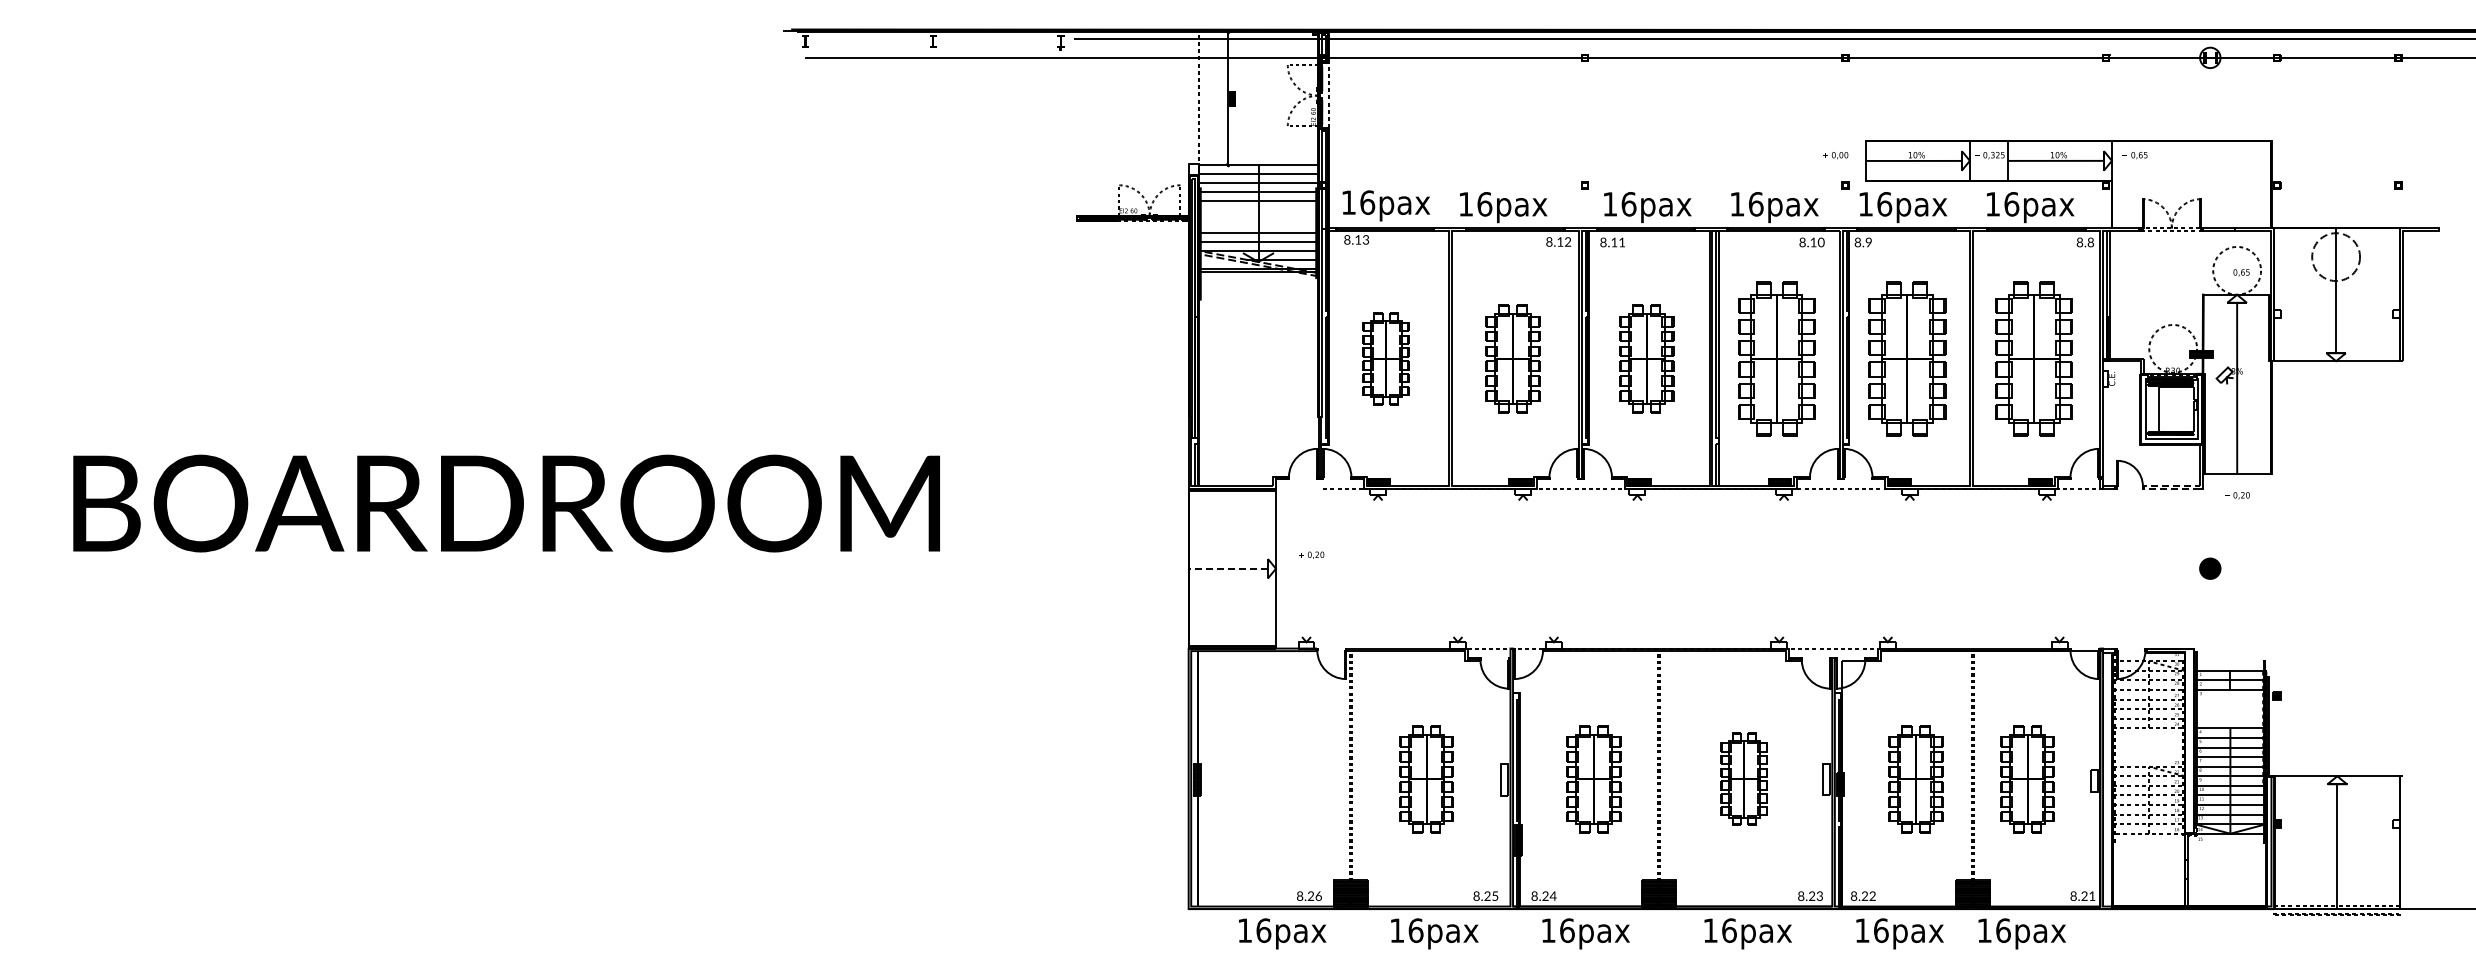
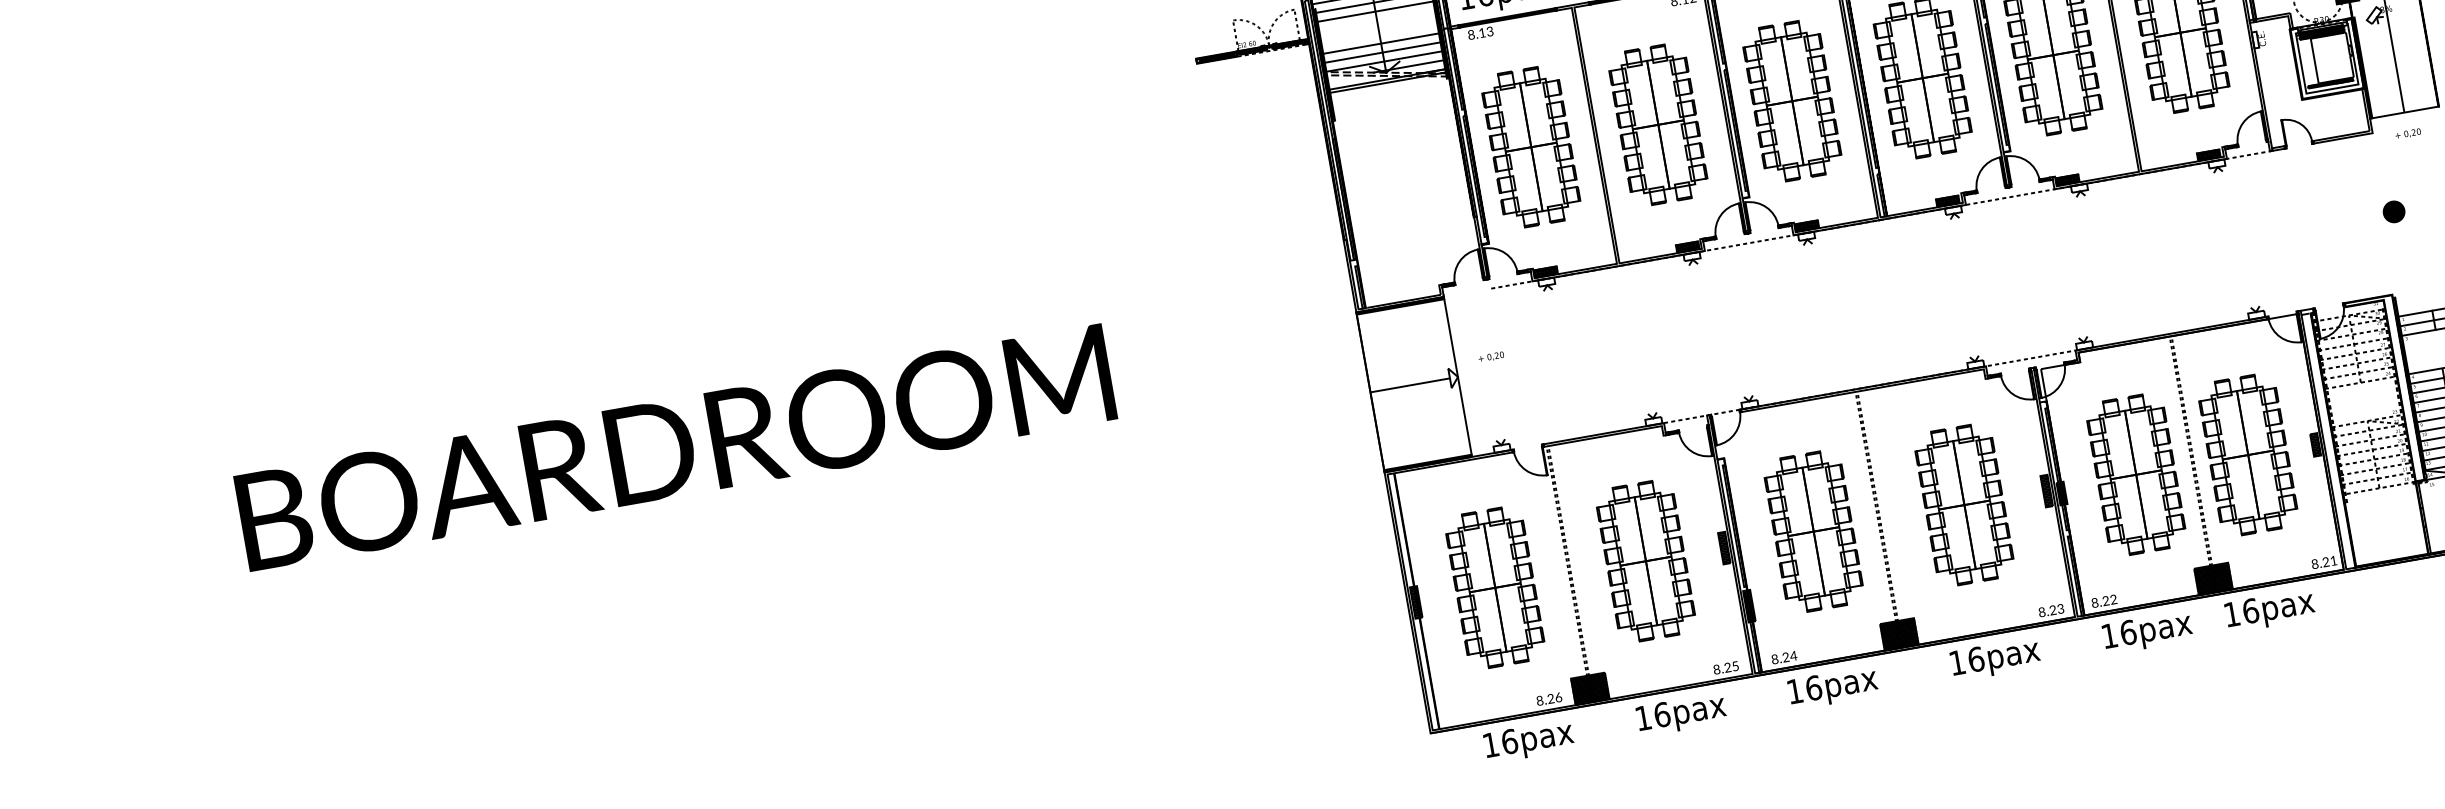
part: (1386, 358) -> (1531, 146), size x1.67
part: (1512, 358) -> (1657, 124), size x1.43
part: (1646, 358) -> (1792, 100), size x1.43
line: (2144, 487) -> (2313, 142), dashed -> solid
line: (1228, 568) -> (1410, 385), dashed -> solid
part: (1275, 779) -> (1494, 588), added
part: (1426, 779) -> (1646, 561), size x1.43
hatch: (1504, 779) -> (1724, 547), added
part: (1593, 779) -> (1813, 532), size x1.43
part: (1744, 779) -> (1964, 505), size x1.67
hatch: (1826, 779) -> (2046, 490), added
part: (1915, 779) -> (2135, 475), size x1.43
part: (2027, 779) -> (2248, 455), size x1.43
hatch: (2094, 780) -> (2315, 444), added

